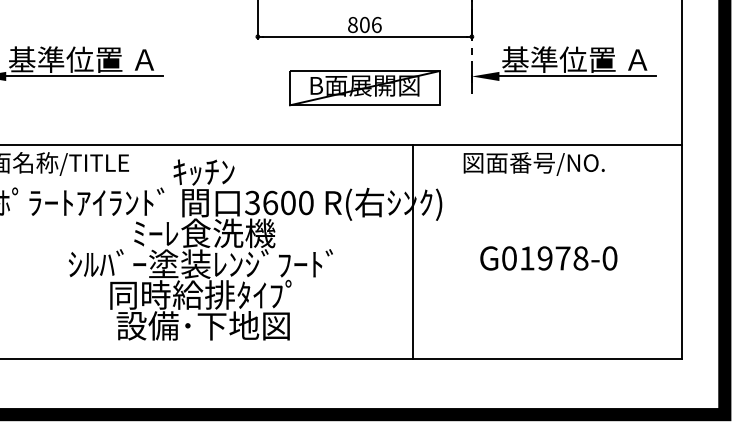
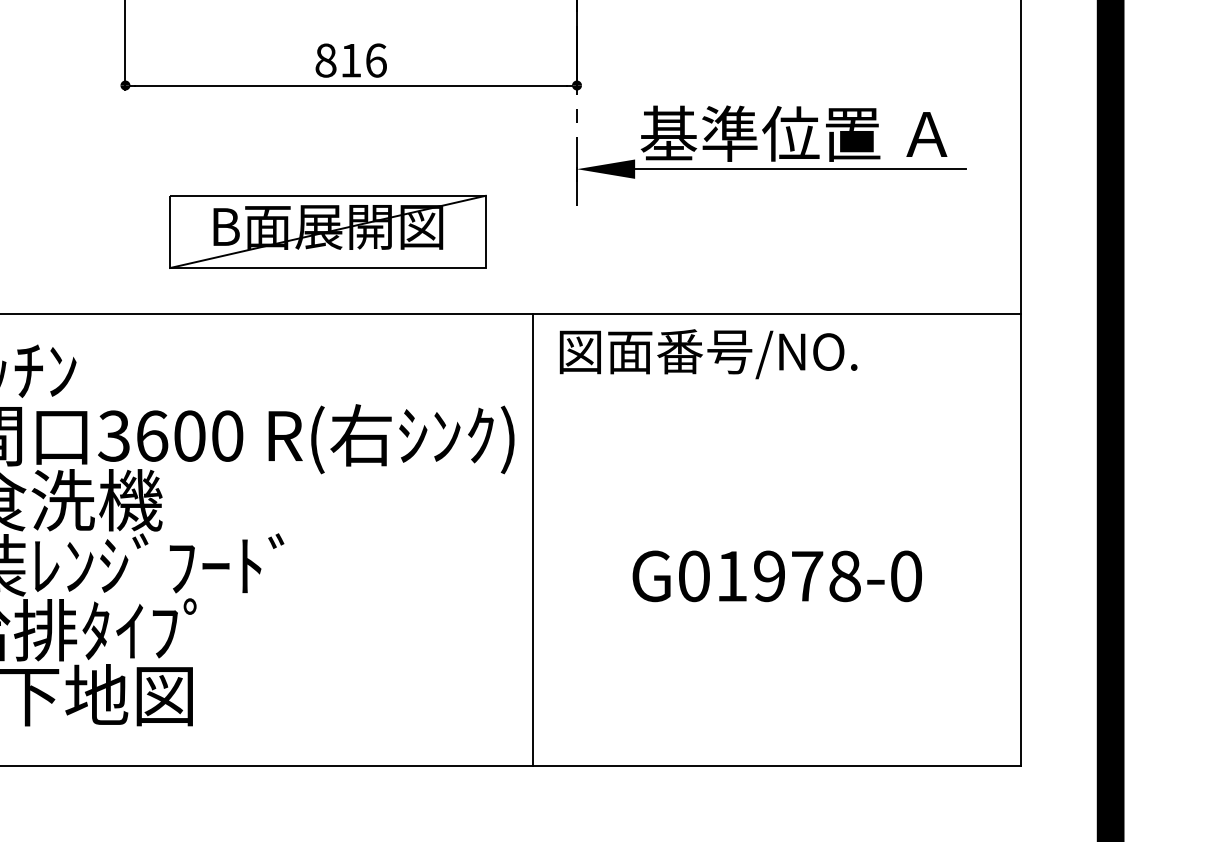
text: (364, 24) -> (350, 59), 806 -> 816
part: (364, 88) -> (327, 232), moved
line: (413, 252) -> (534, 540), moved
text: (548, 258) -> (776, 576), moved

